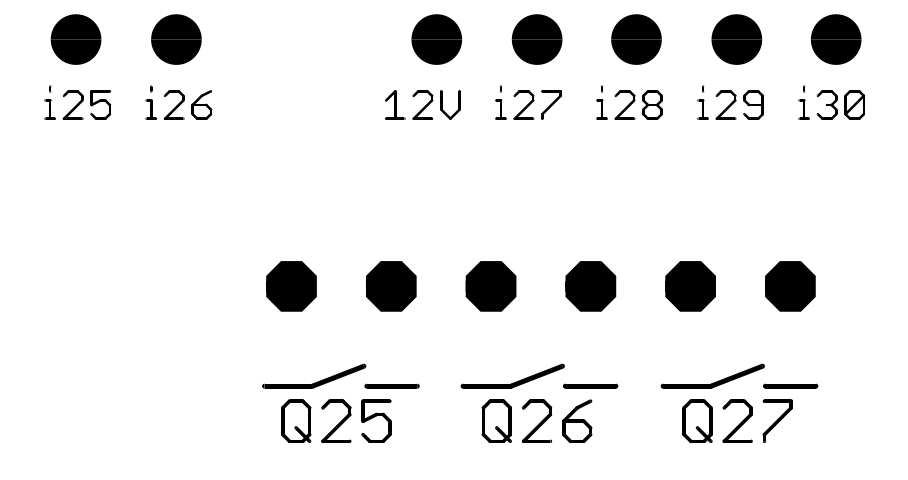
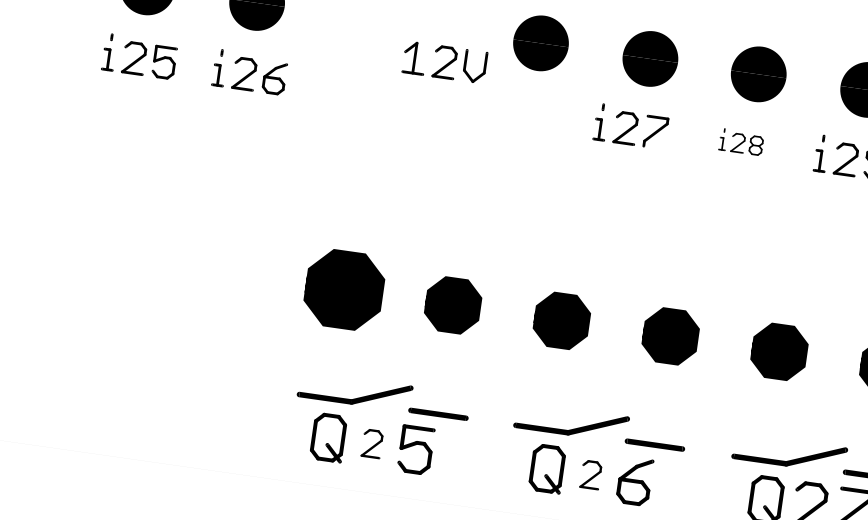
part: (629, 102) -> (741, 141), size x0.6
part: (422, 104) -> (444, 61), moved
part: (291, 286) -> (344, 290), size x1.4
part: (336, 420) -> (372, 443), size x0.6
part: (536, 420) -> (590, 474), size x0.6

